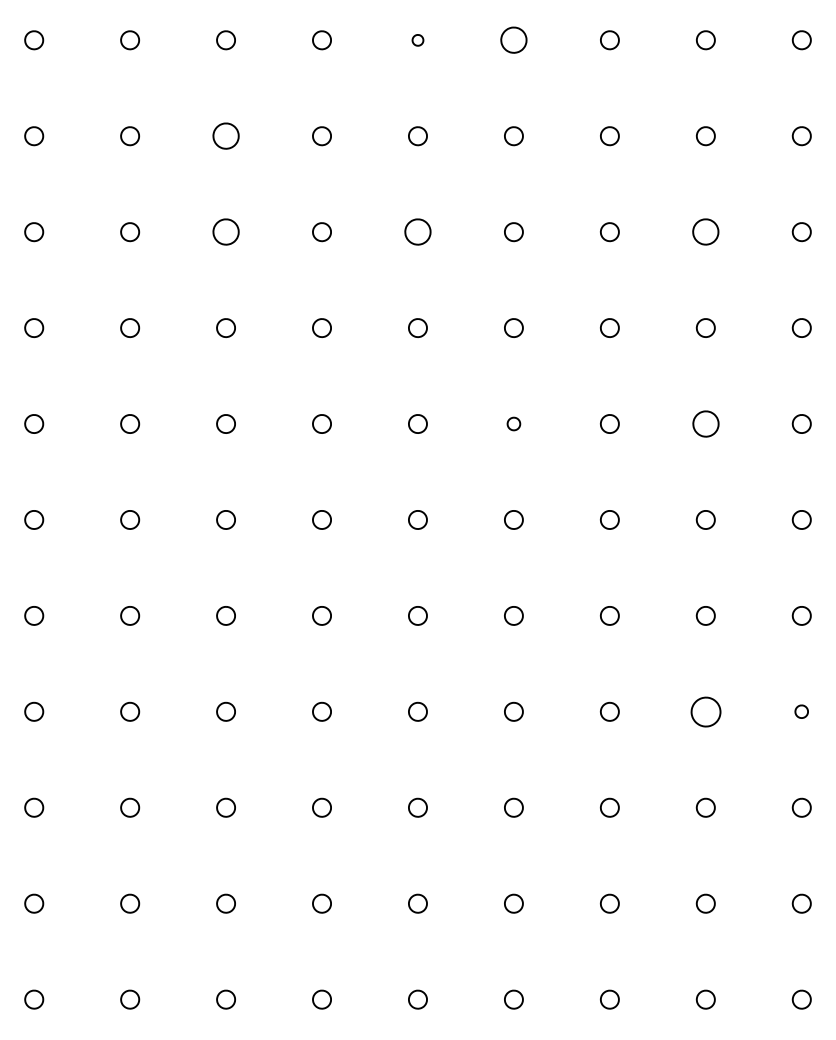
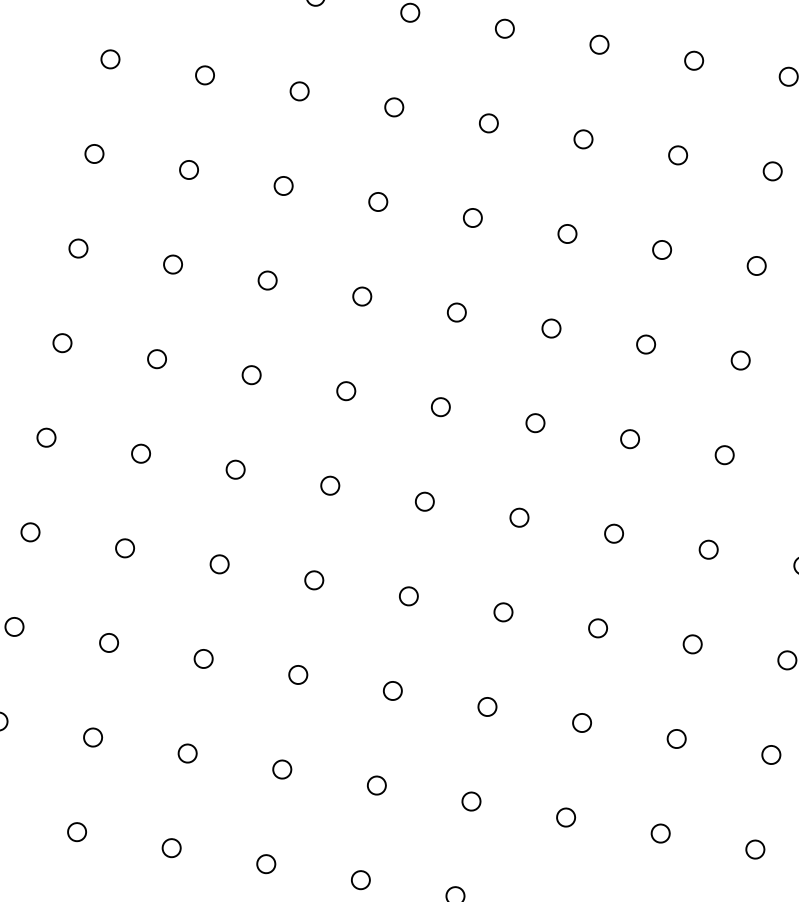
part: (417, 40) -> (504, 28), size x1.67
part: (513, 40) -> (599, 44), size x0.71
part: (225, 136) -> (299, 91), size x0.71
part: (225, 232) -> (283, 186), size x0.71
part: (417, 232) -> (472, 218), size x0.71
part: (705, 232) -> (756, 266), size x0.71
part: (513, 423) -> (535, 422), size x1.43
part: (705, 423) -> (724, 454), size x0.71
part: (705, 711) -> (676, 738), size x0.62
part: (801, 711) -> (771, 754), size x1.43

